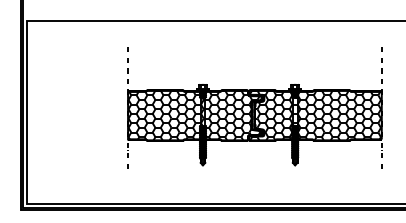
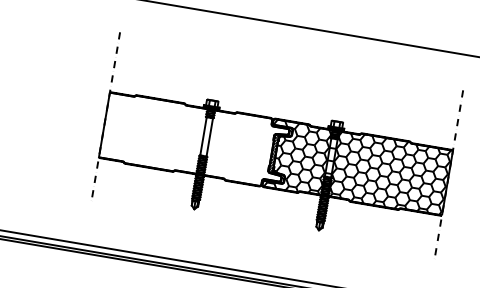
hatch: (194, 115) -> (194, 140), removed

